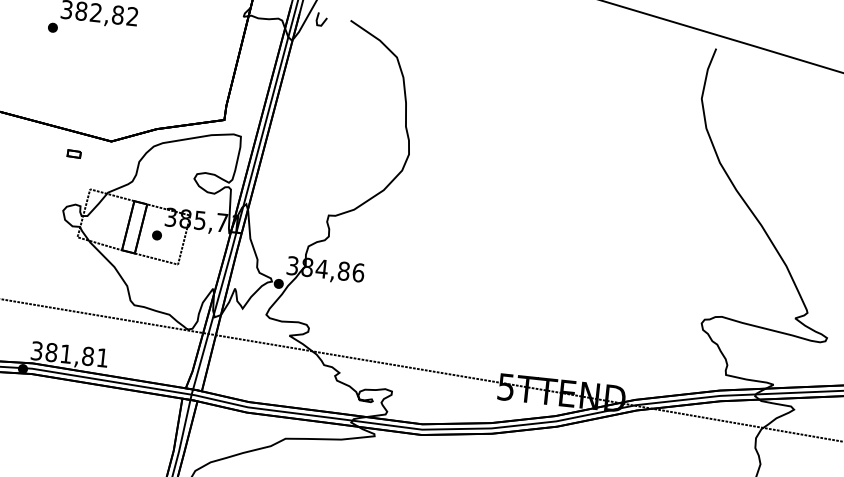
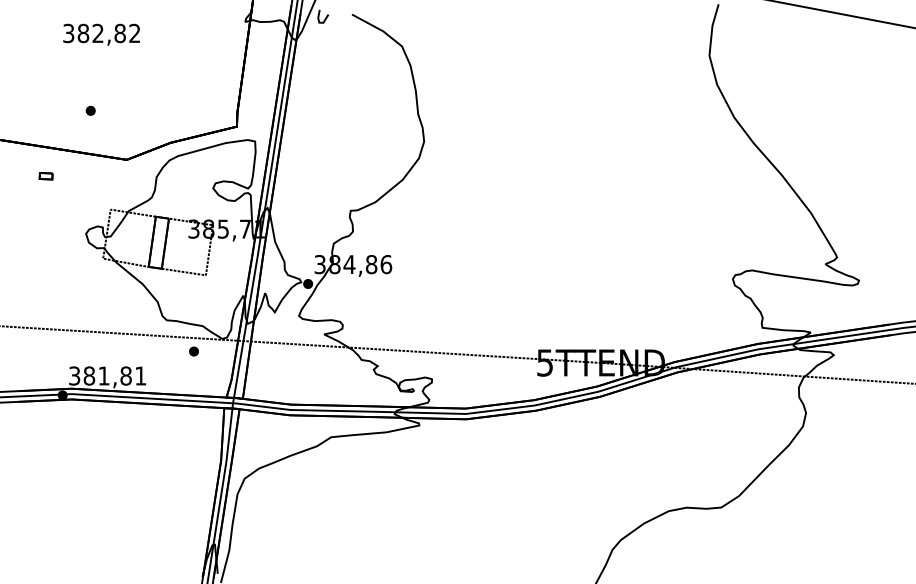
part: (52, 27) -> (90, 110), moved
part: (73, 154) -> (45, 176), moved
part: (156, 235) -> (193, 351), moved

